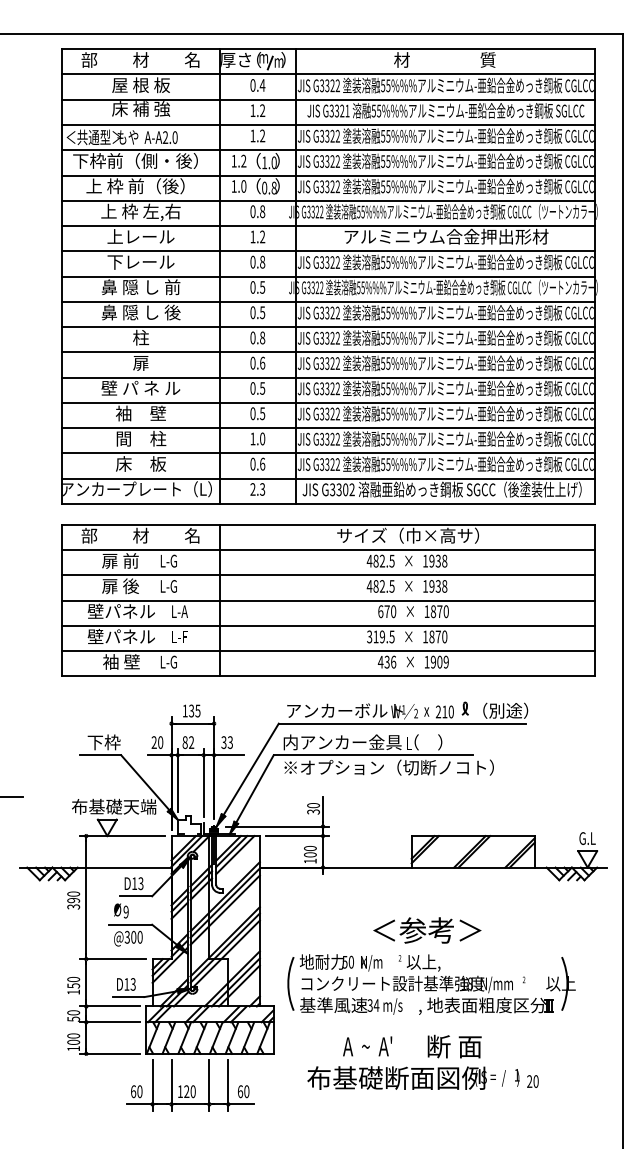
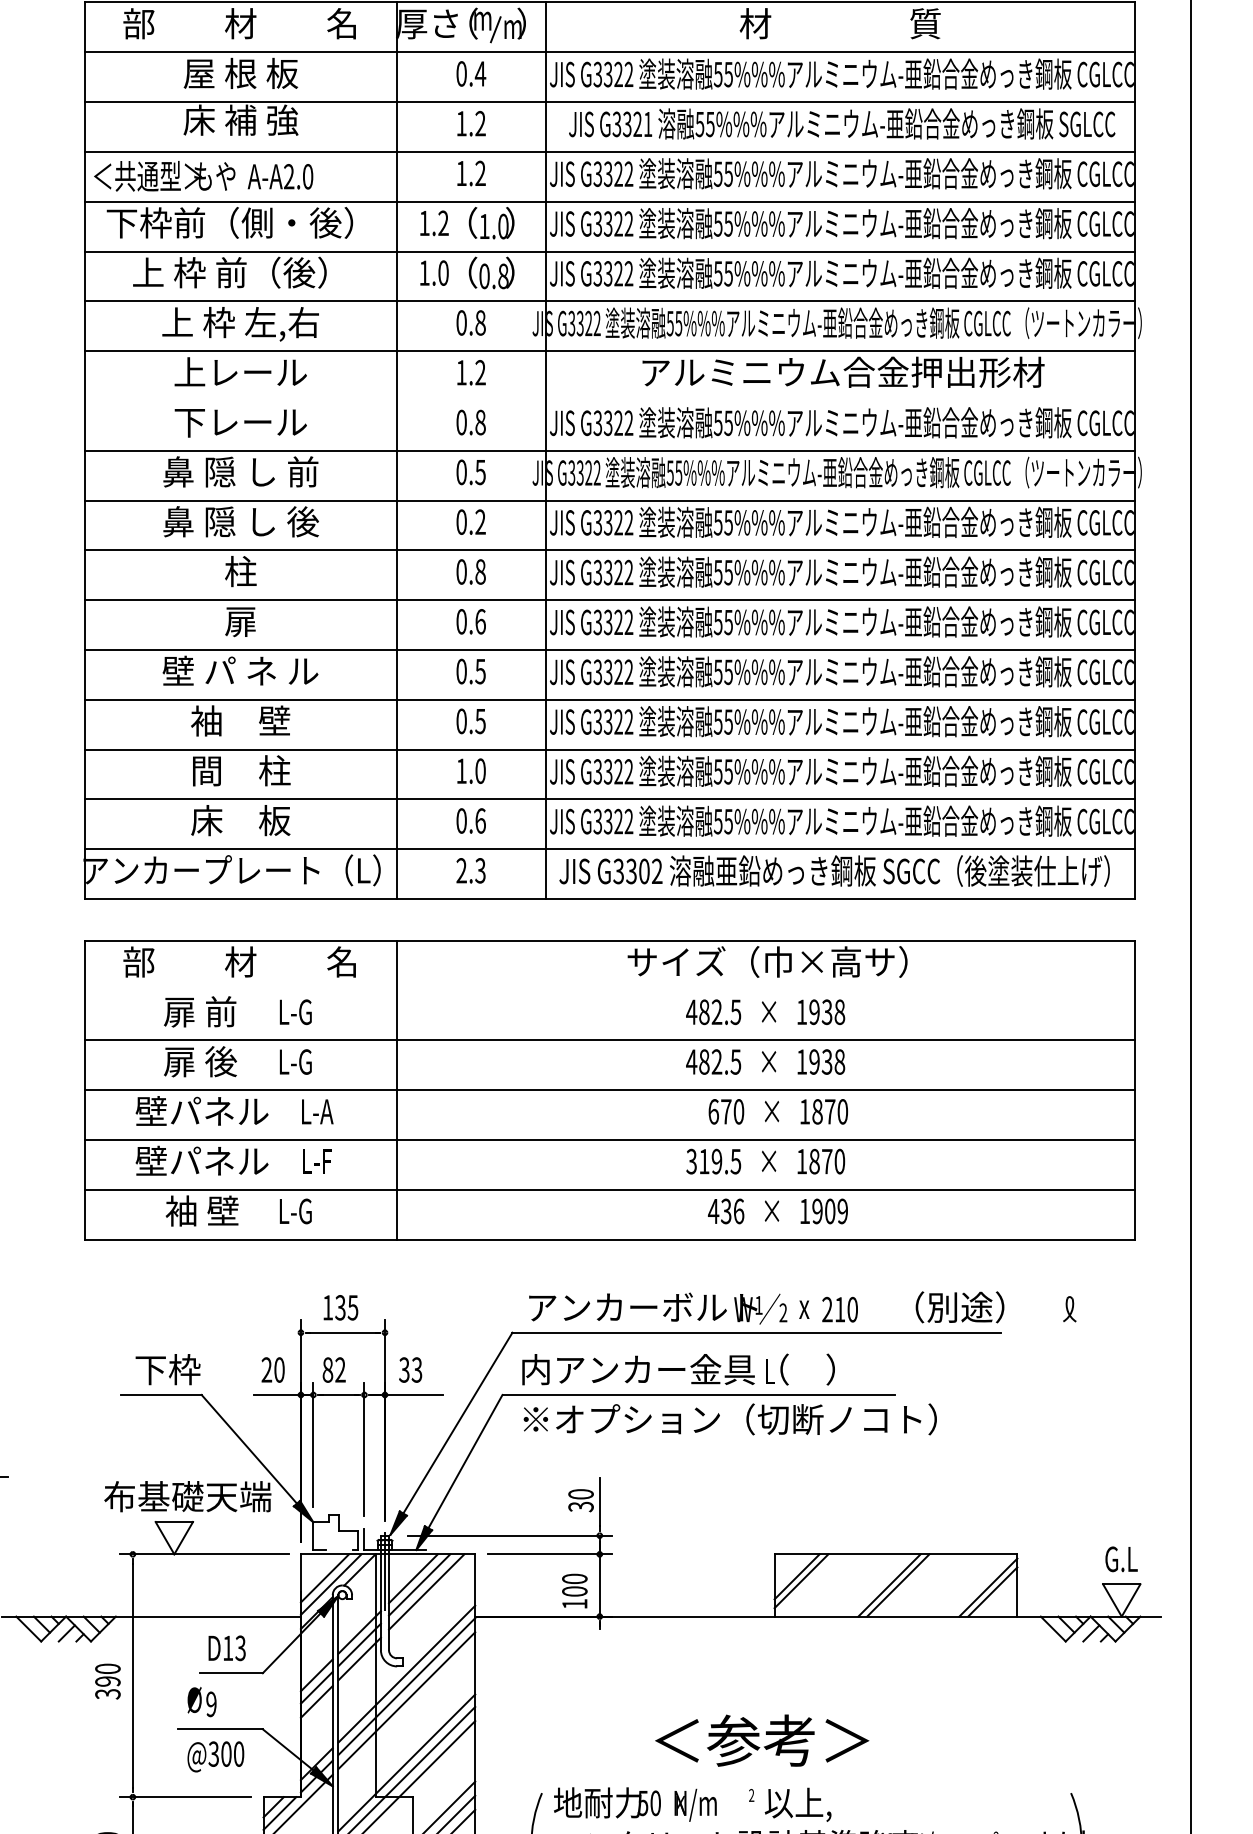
line: (328, 251) -> (610, 401), removed
text: (262, 312) -> (480, 521), 0.5 -> 0.2
line: (328, 550) -> (610, 991), removed
part: (464, 708) -> (1068, 1308), moved
text: (427, 930) -> (762, 1740), moved

